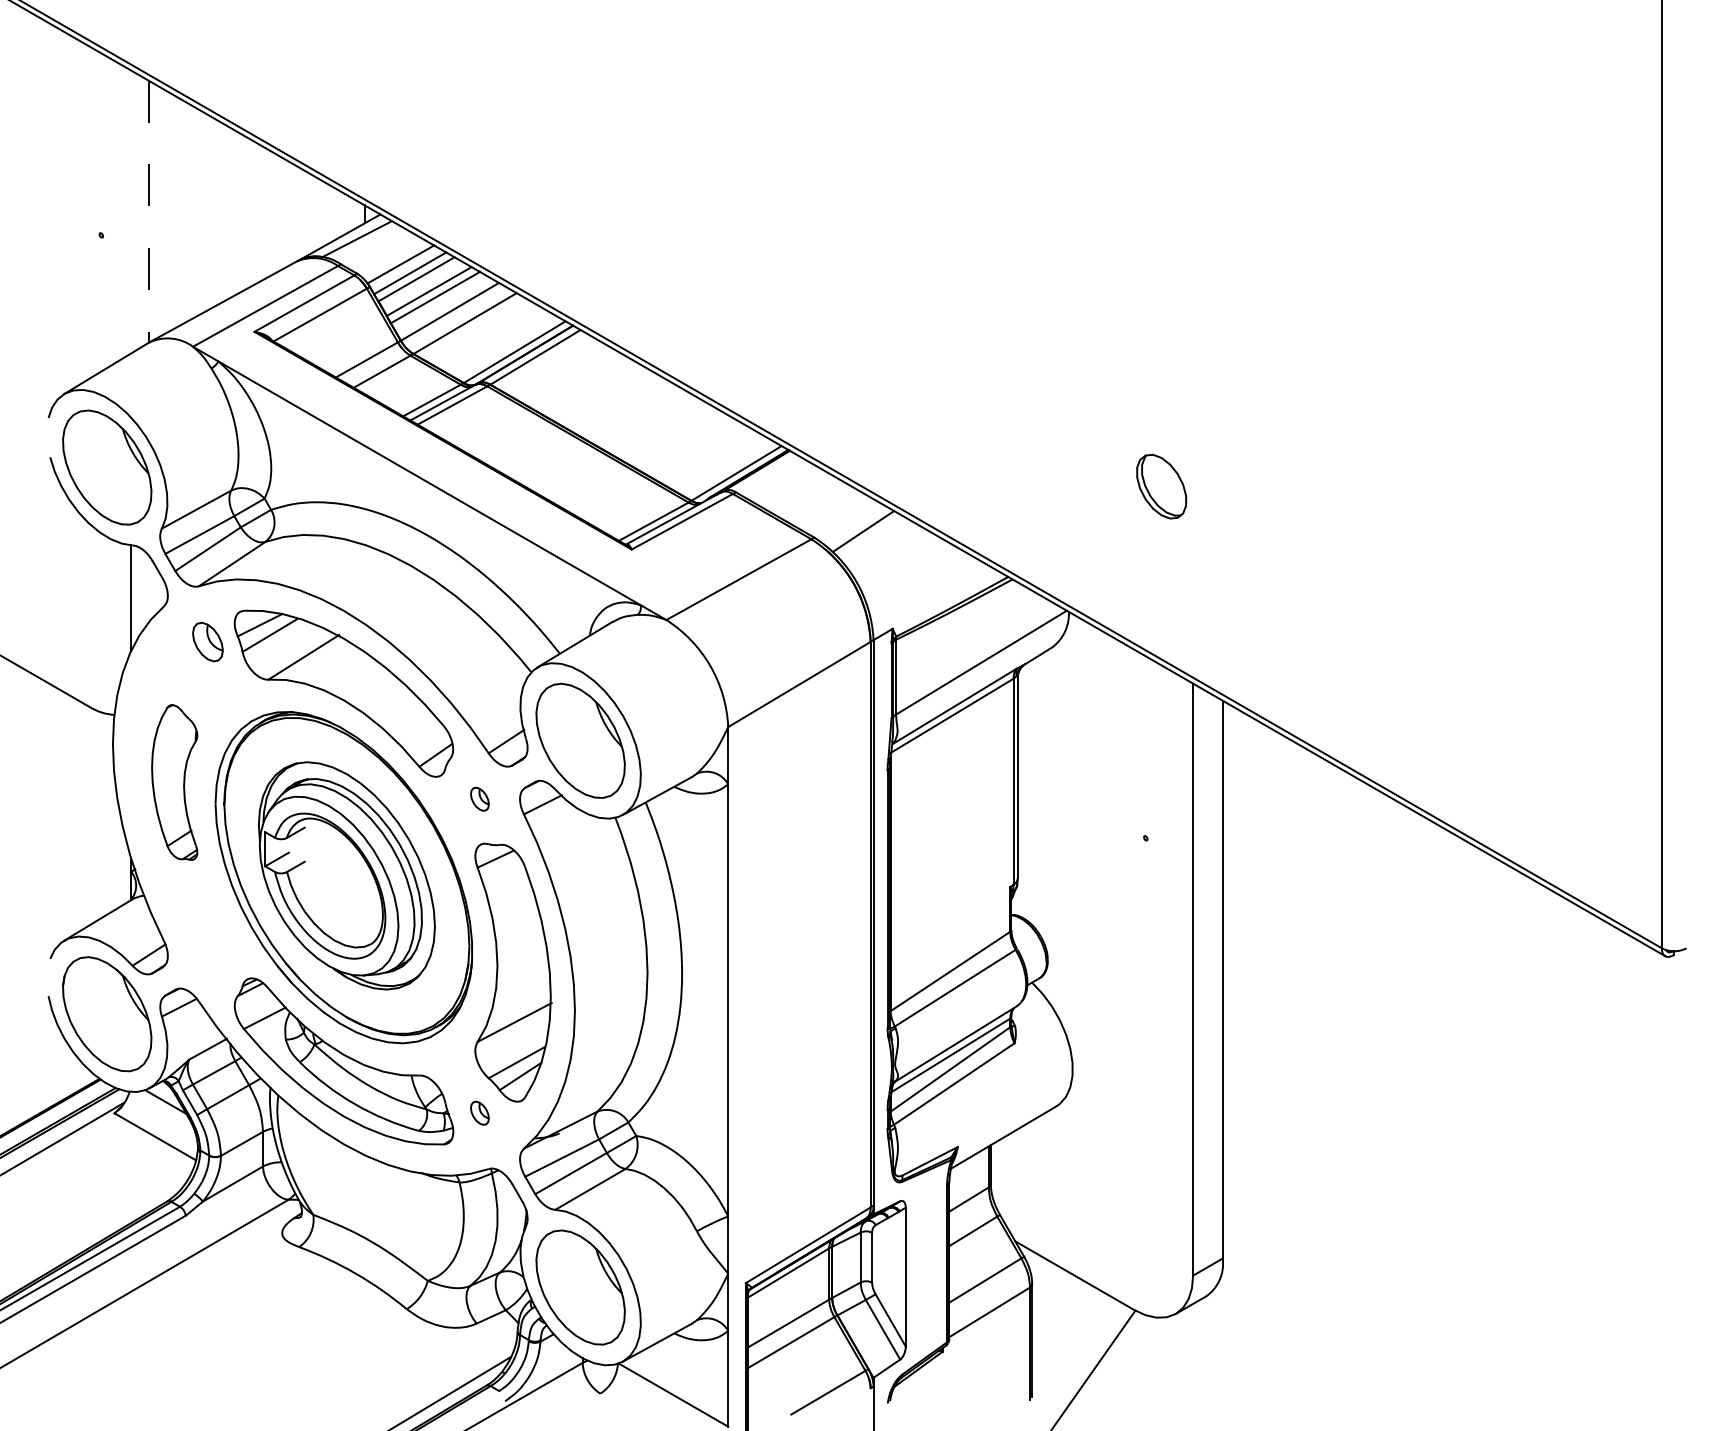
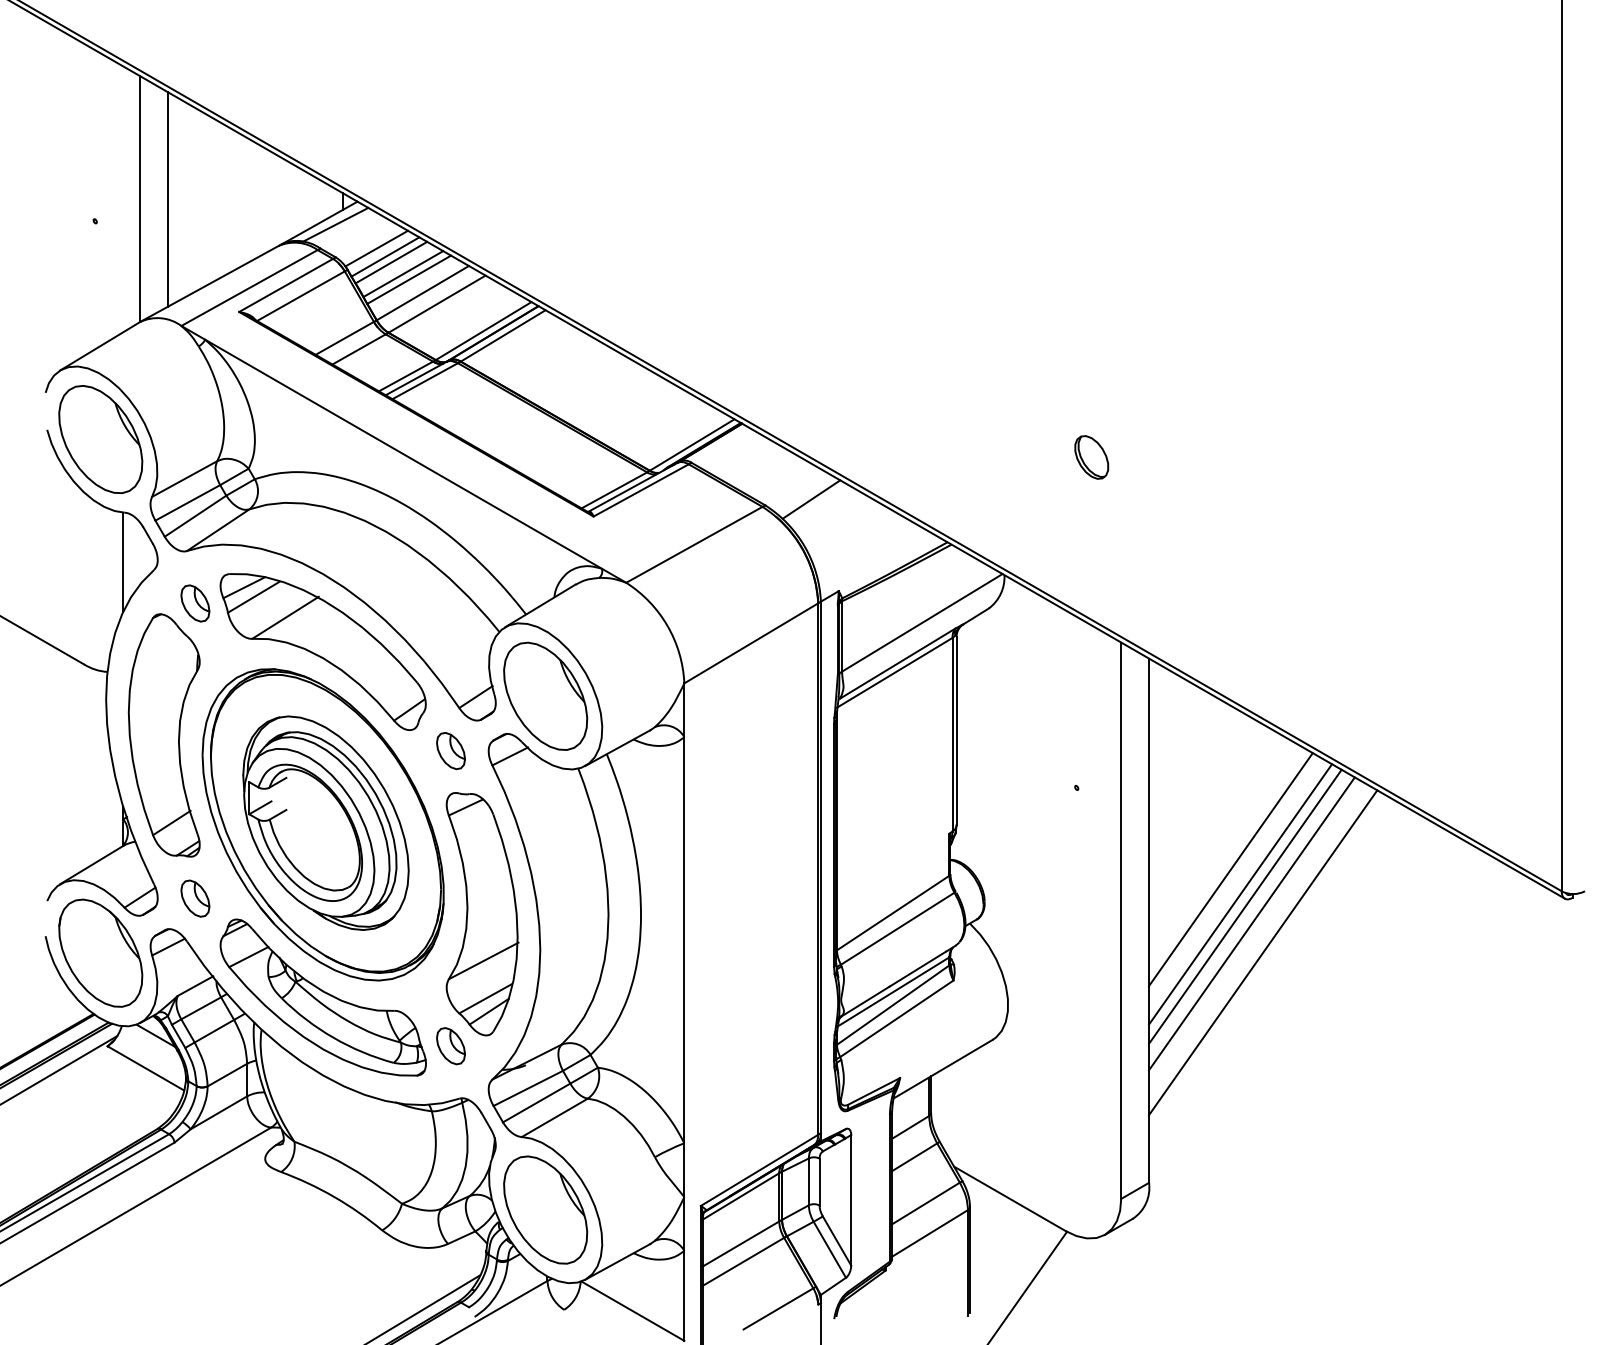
line: (178, 211) -> (167, 198), added
line: (148, 212) -> (139, 199), dashed -> solid
part: (1161, 486) -> (1091, 457), size x0.71
part: (173, 782) -> (163, 735), size x1.67
part: (479, 799) -> (450, 751), size x1.67
line: (1309, 925) -> (1230, 869), added
line: (1320, 951) -> (1240, 894), added
part: (208, 955) -> (195, 898), added
line: (1325, 964) -> (1245, 906), added
line: (1331, 982) -> (1251, 923), added
line: (1344, 1013) -> (1263, 952), added
part: (479, 1113) -> (450, 1046), size x1.67

